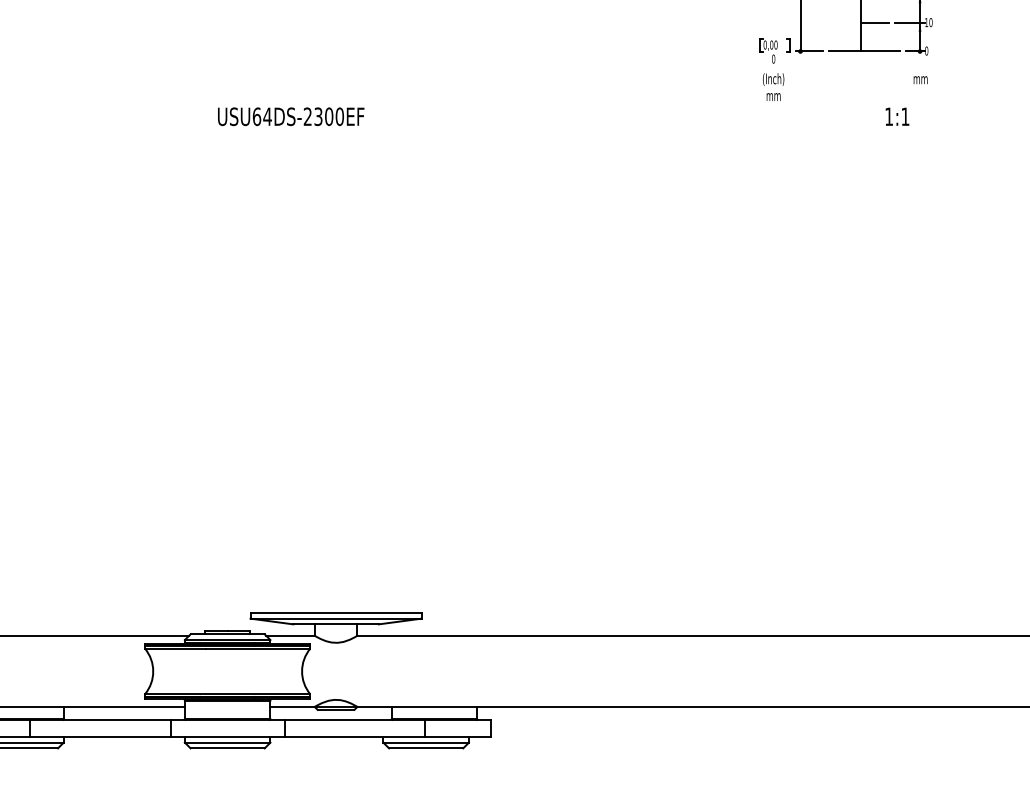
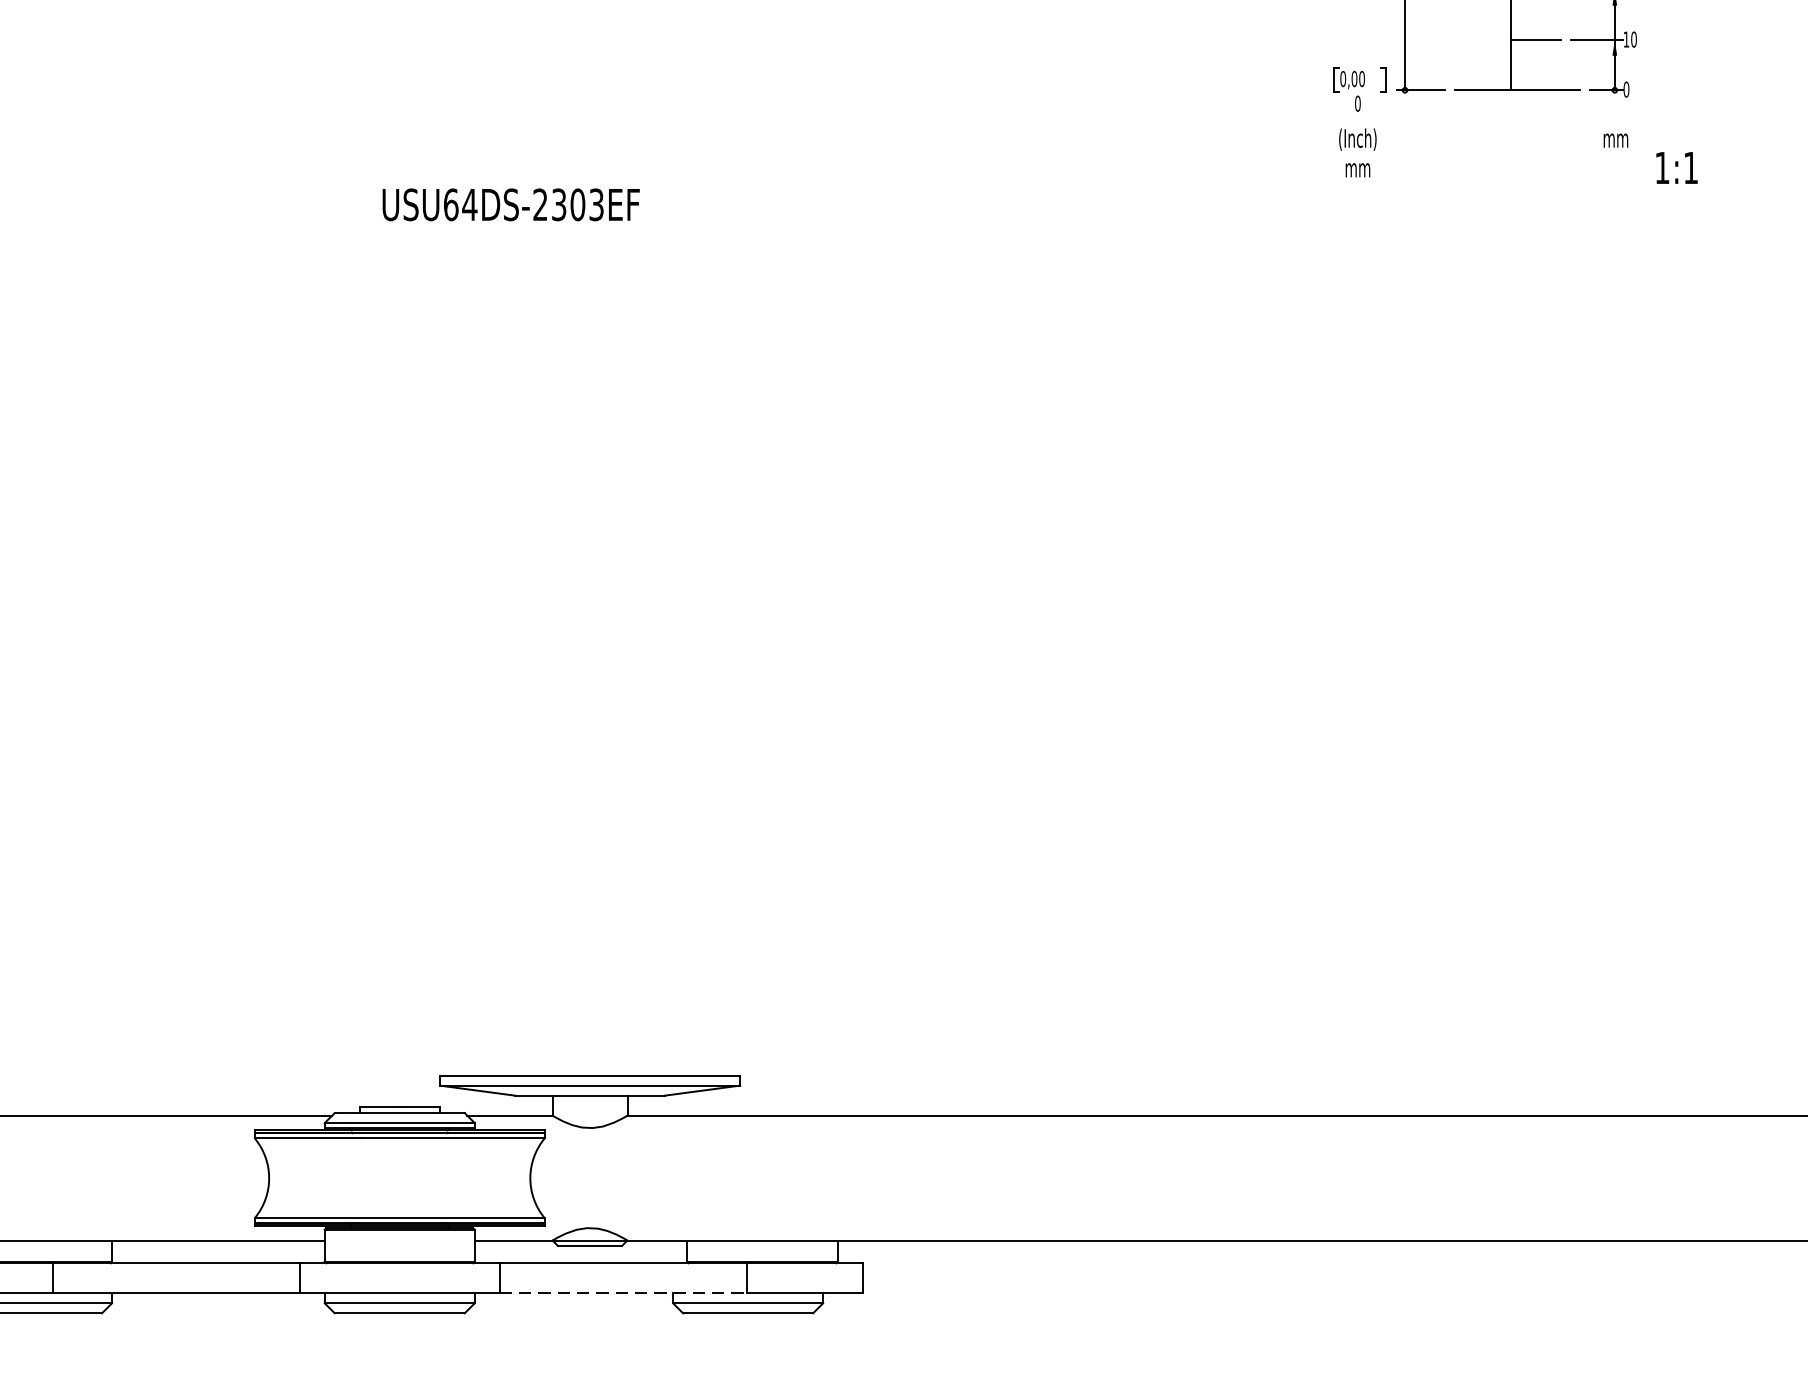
text: (339, 116) -> (596, 204), USU64DS-2300EF -> USU64DS-2303EF
text: (897, 116) -> (1677, 167), moved
line: (355, 736) -> (624, 1292), solid -> dashed

